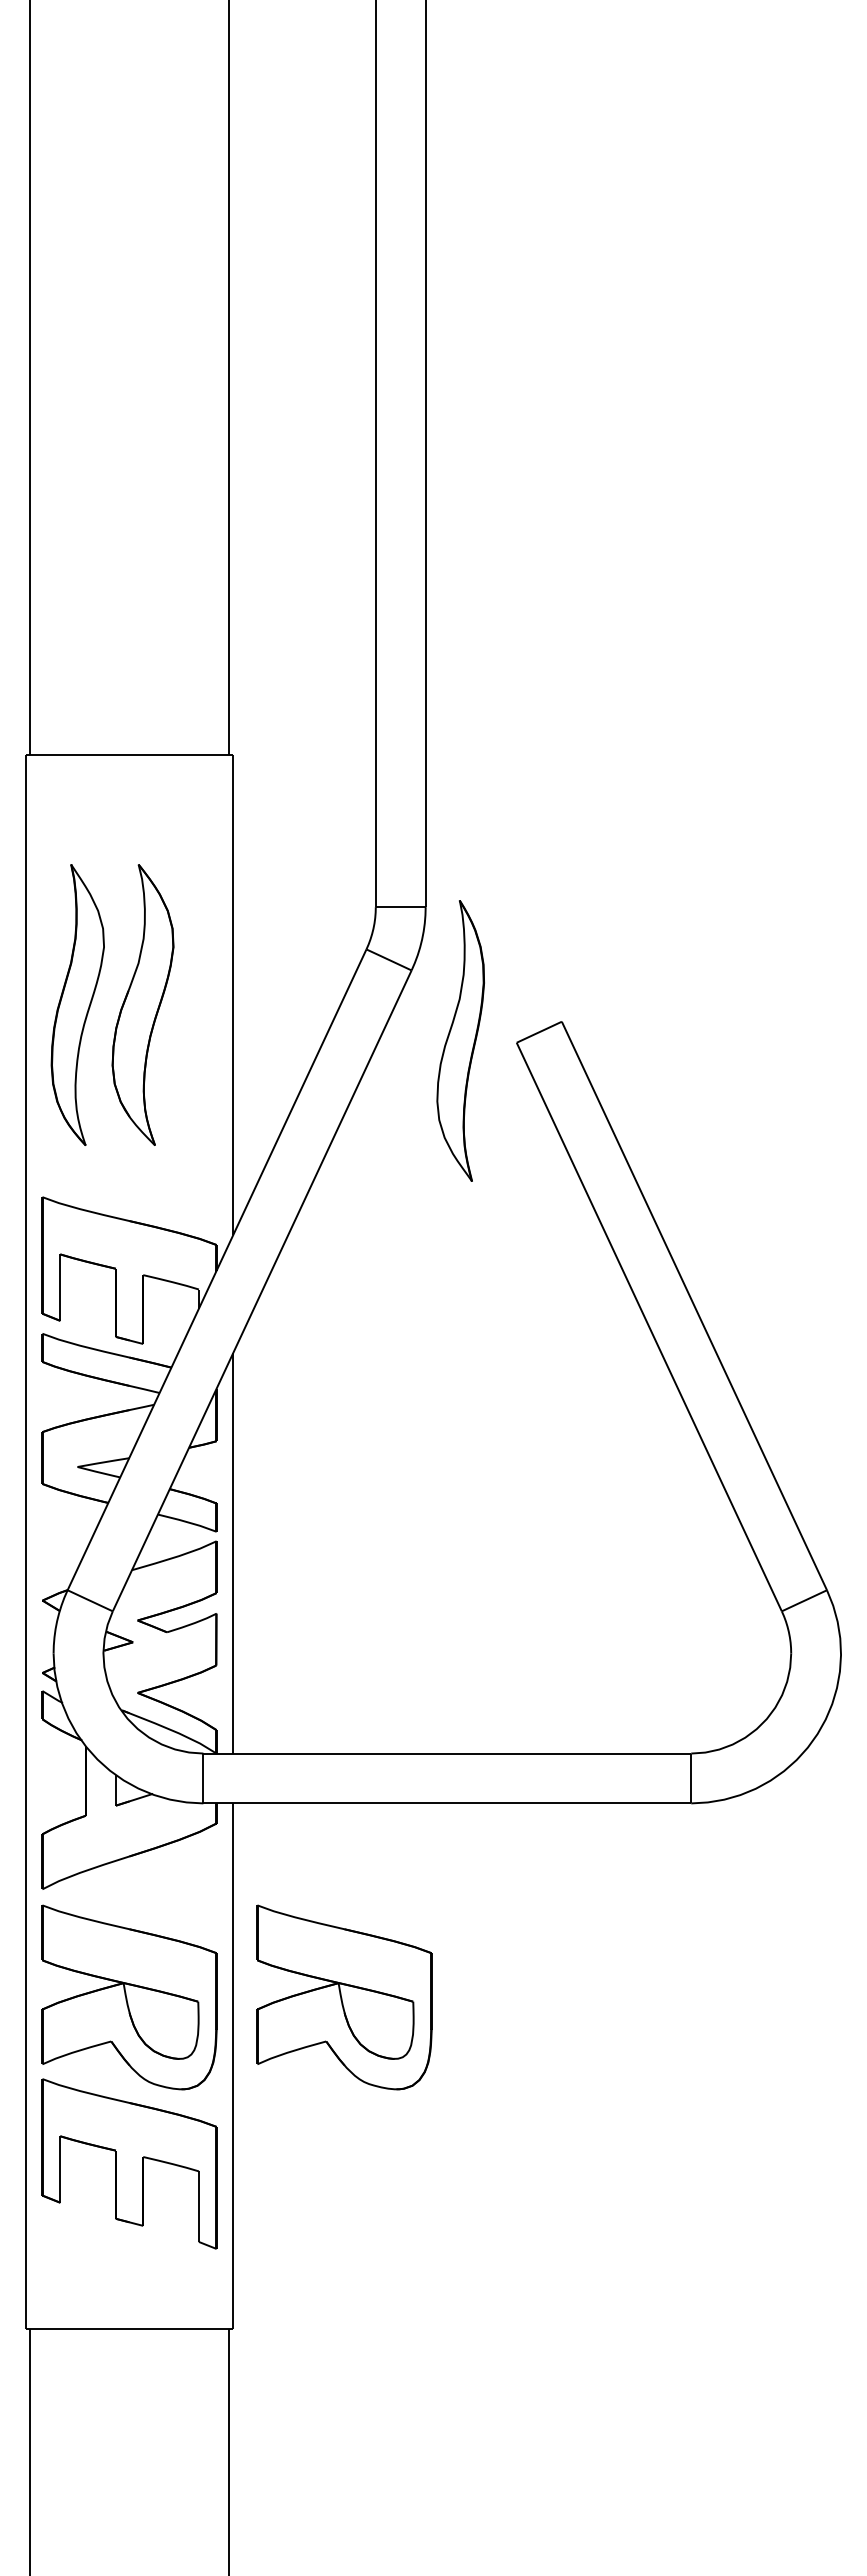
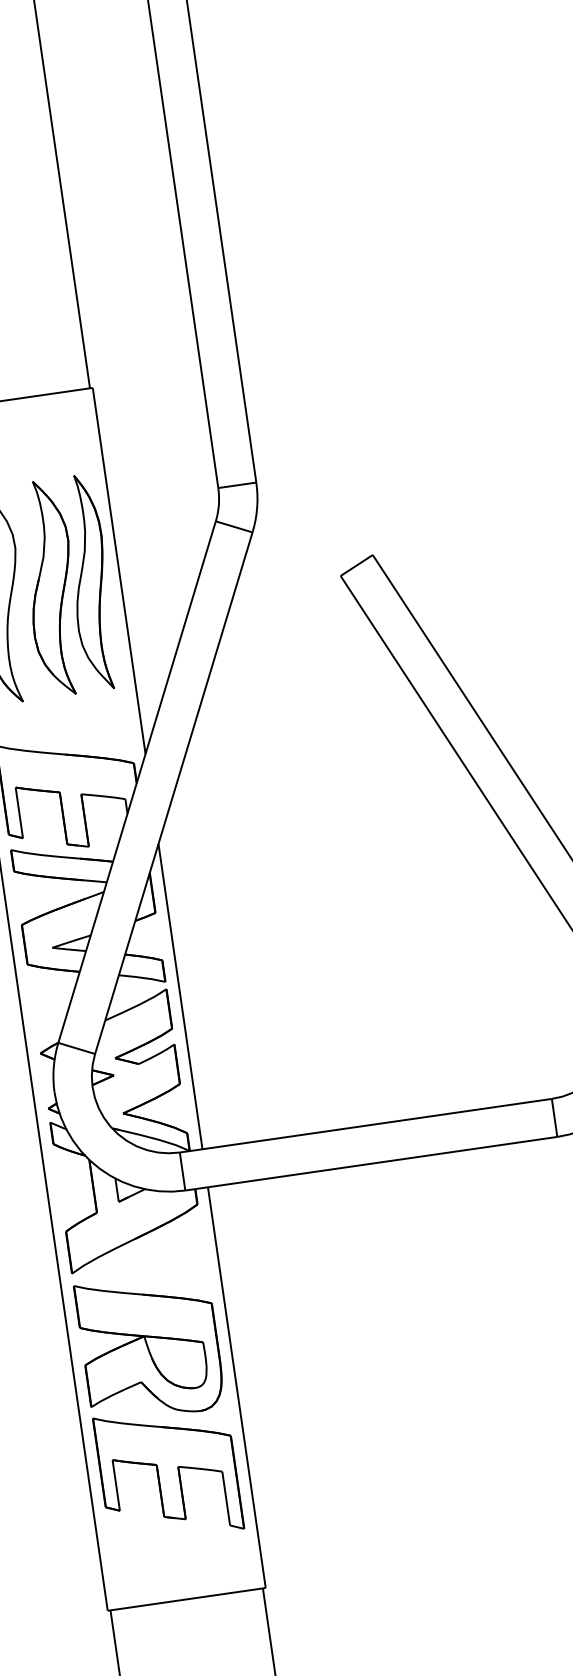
part: (460, 1040) -> (89, 582), moved
part: (344, 1997) -> (314, 1323), removed

